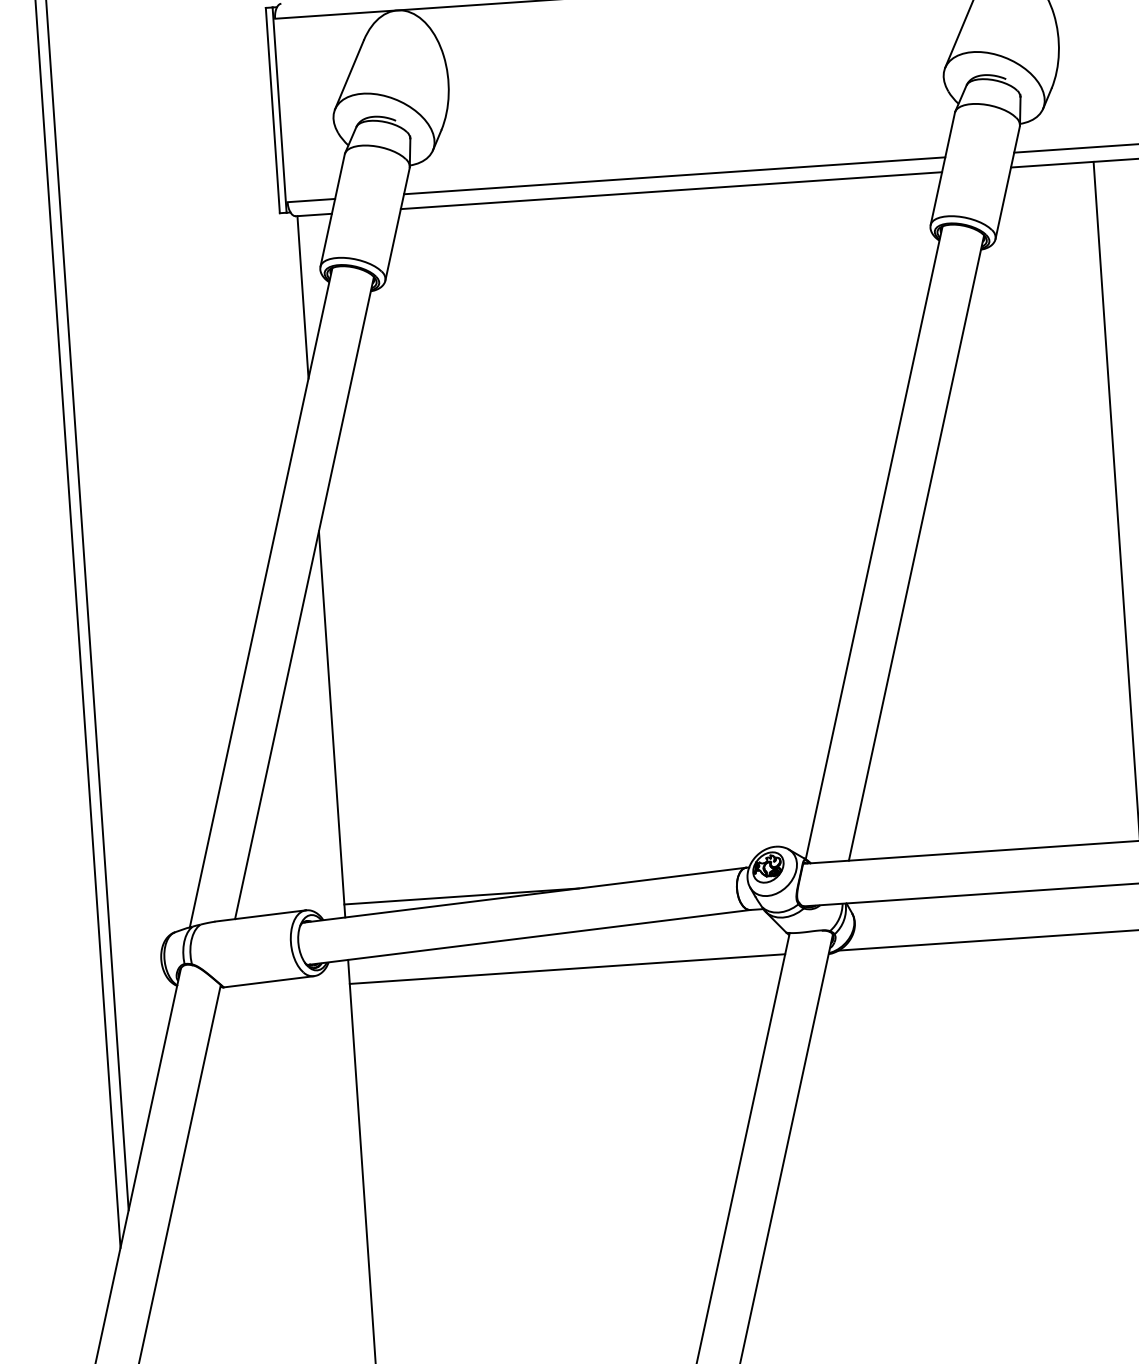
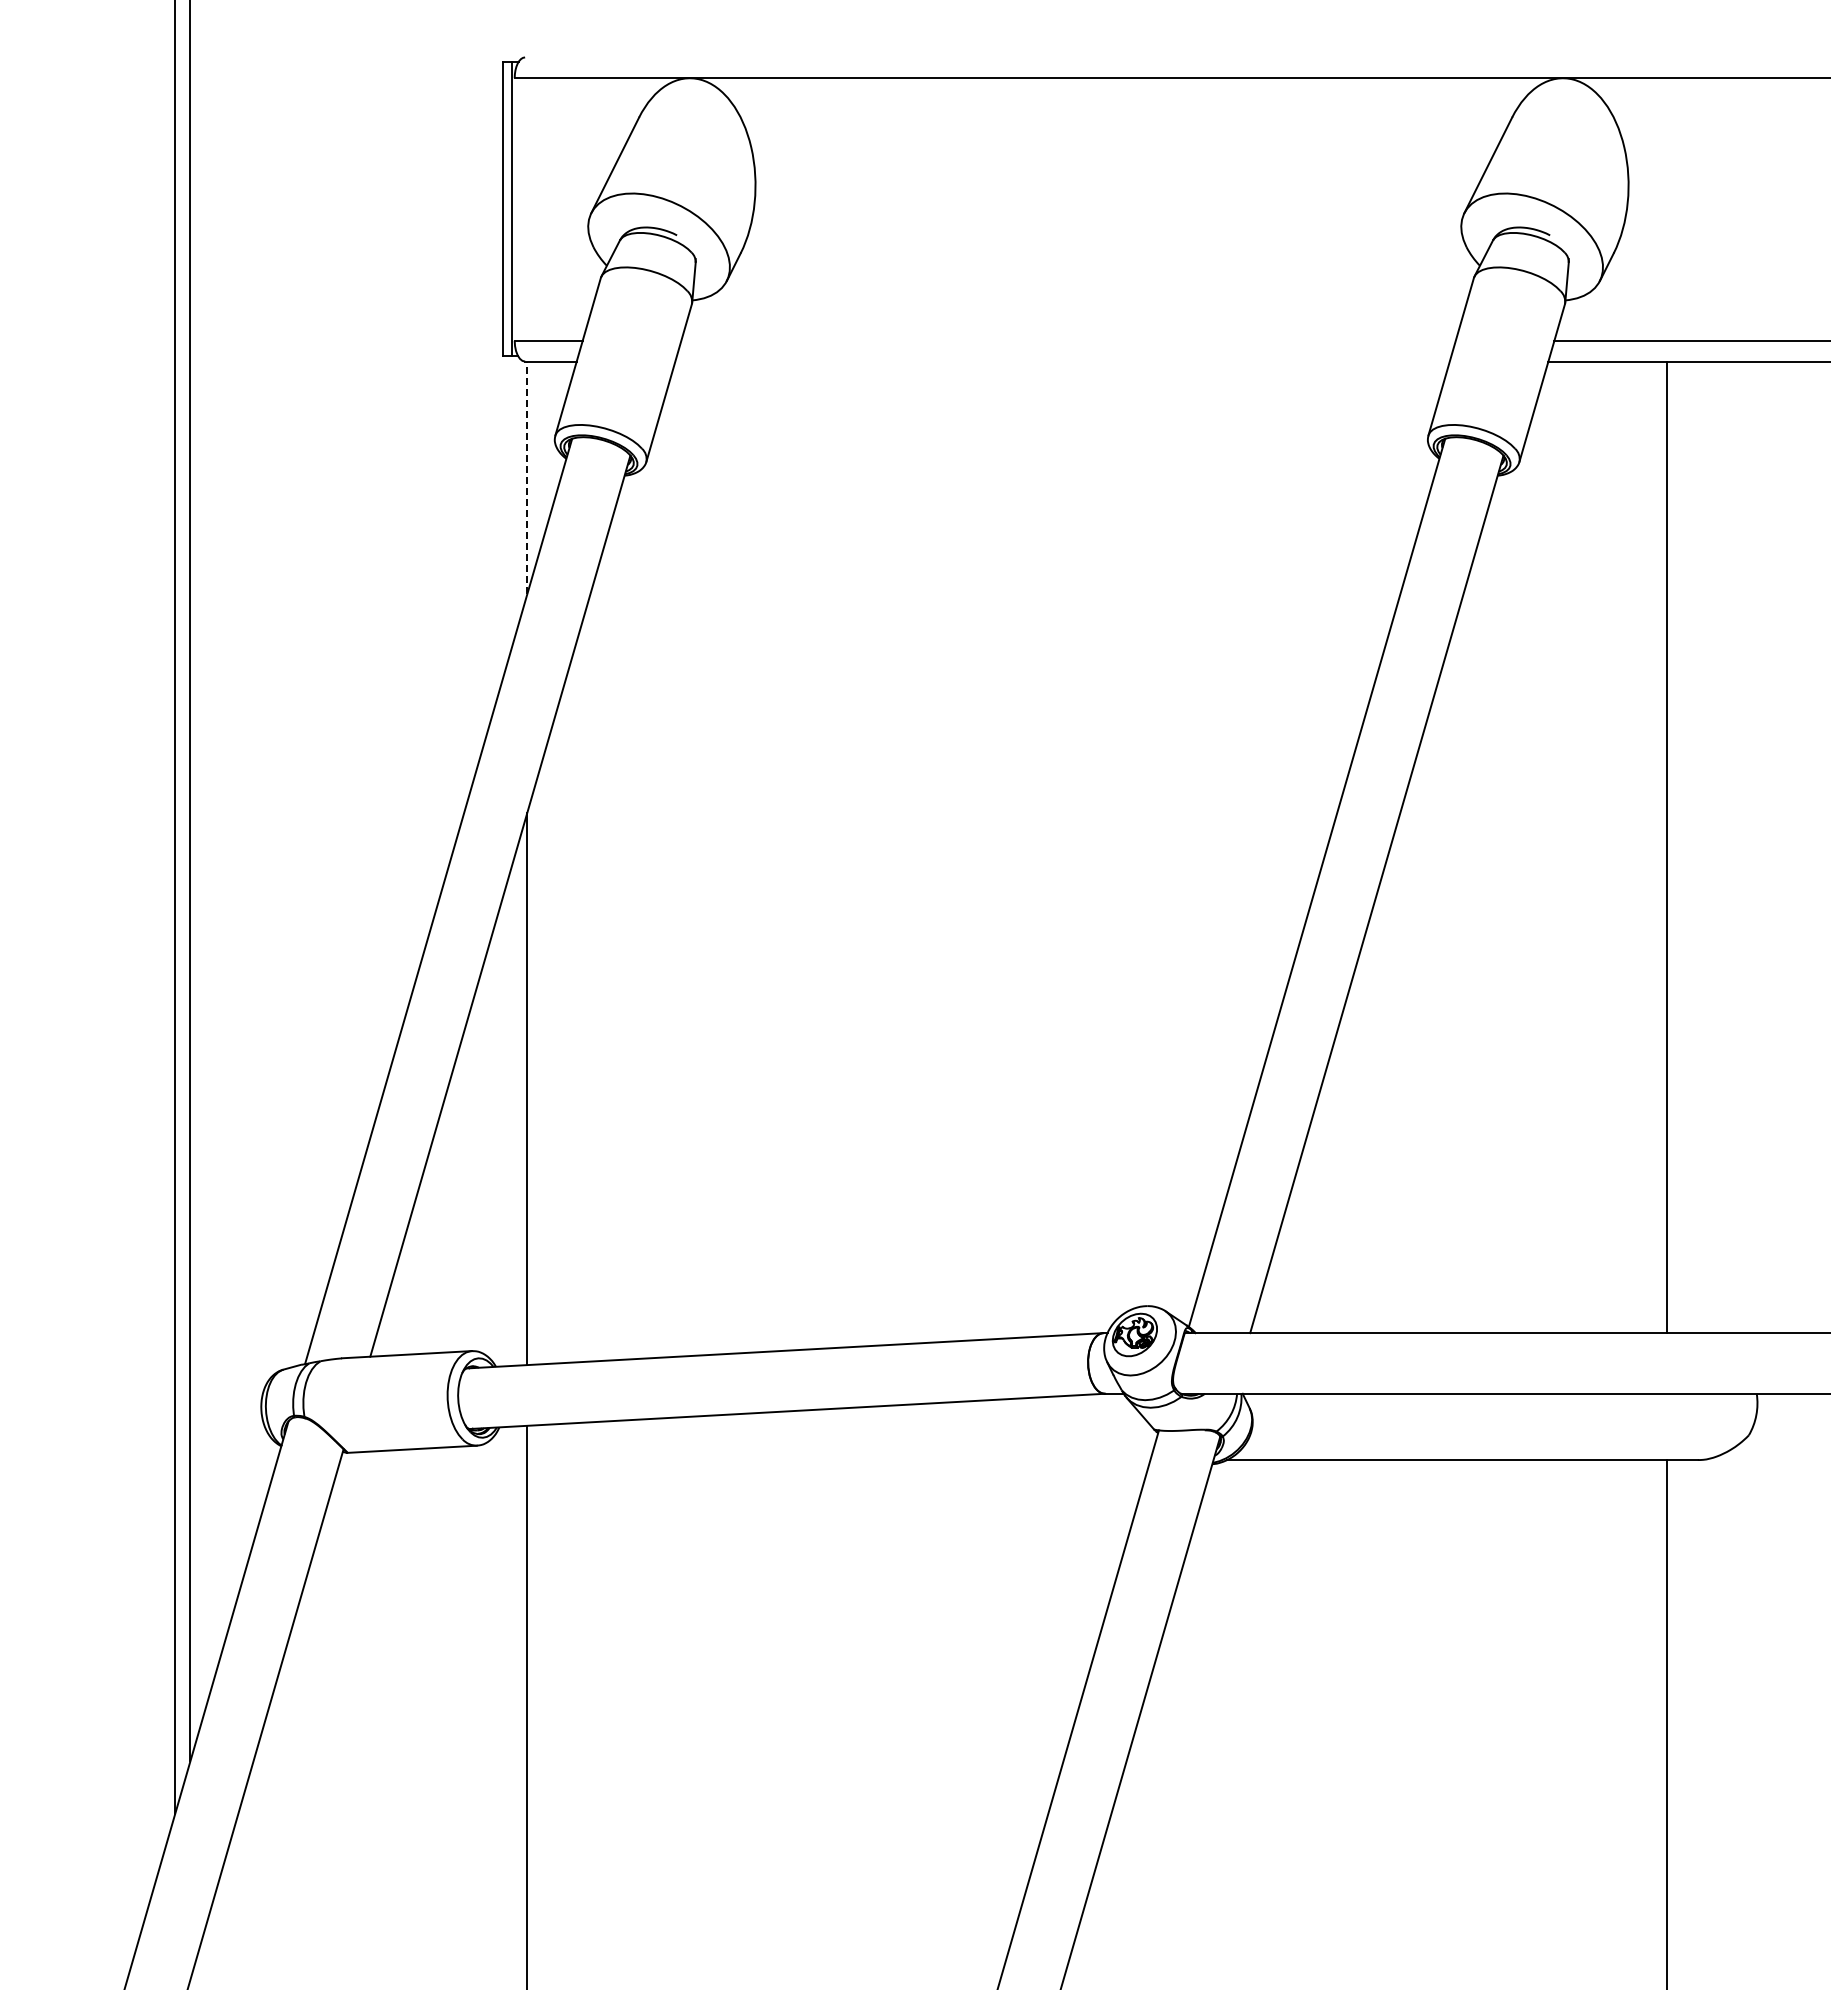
line: (674, 175) -> (1068, 340), removed
line: (671, 190) -> (1062, 361), removed
line: (303, 297) -> (527, 477), solid -> dashed
line: (461, 896) -> (695, 1346), removed
line: (567, 969) -> (838, 1460), removed

